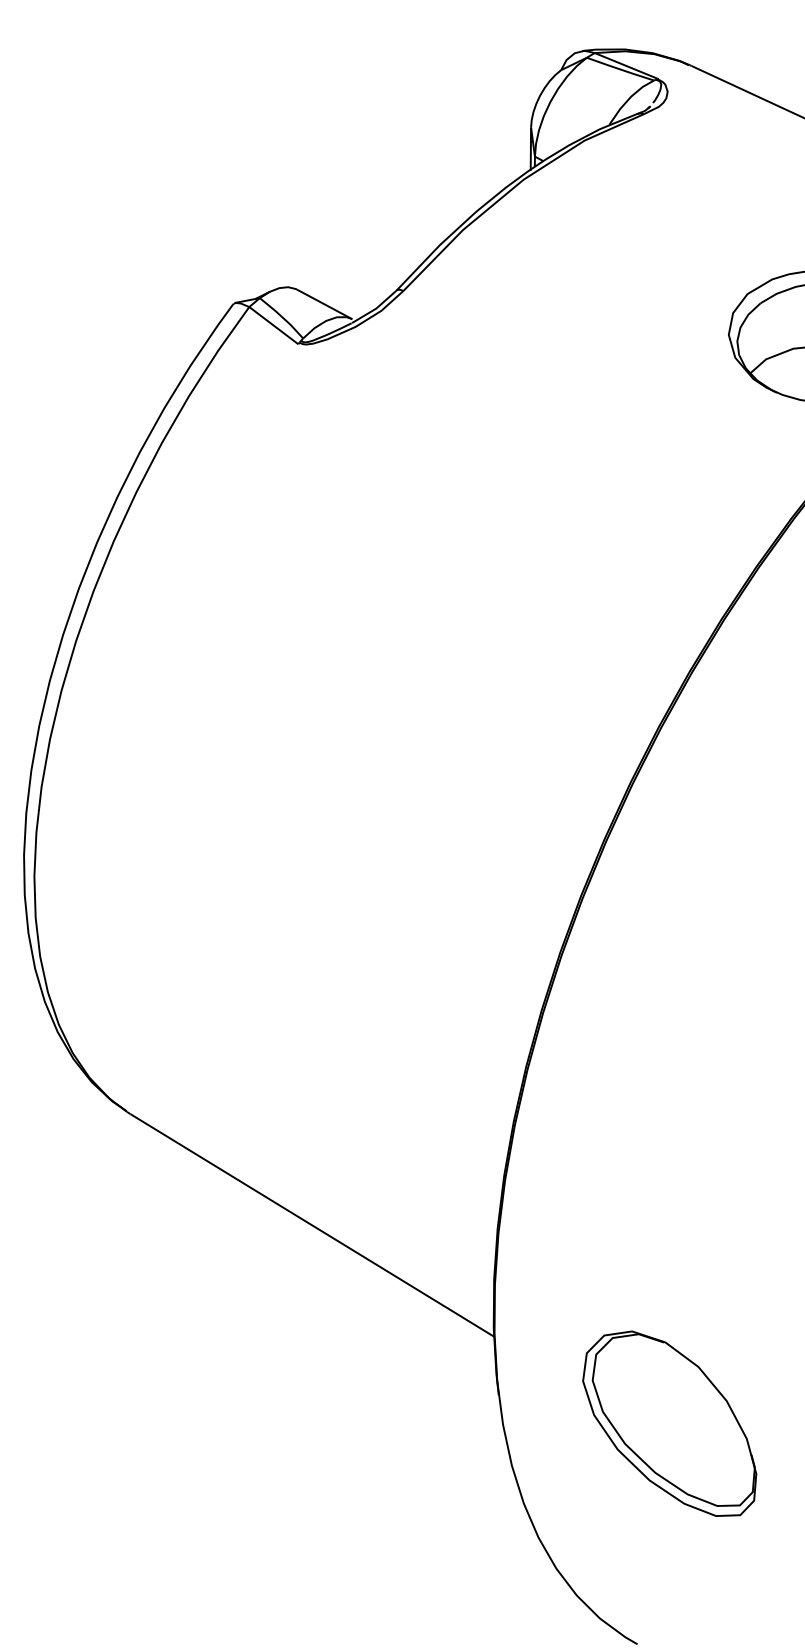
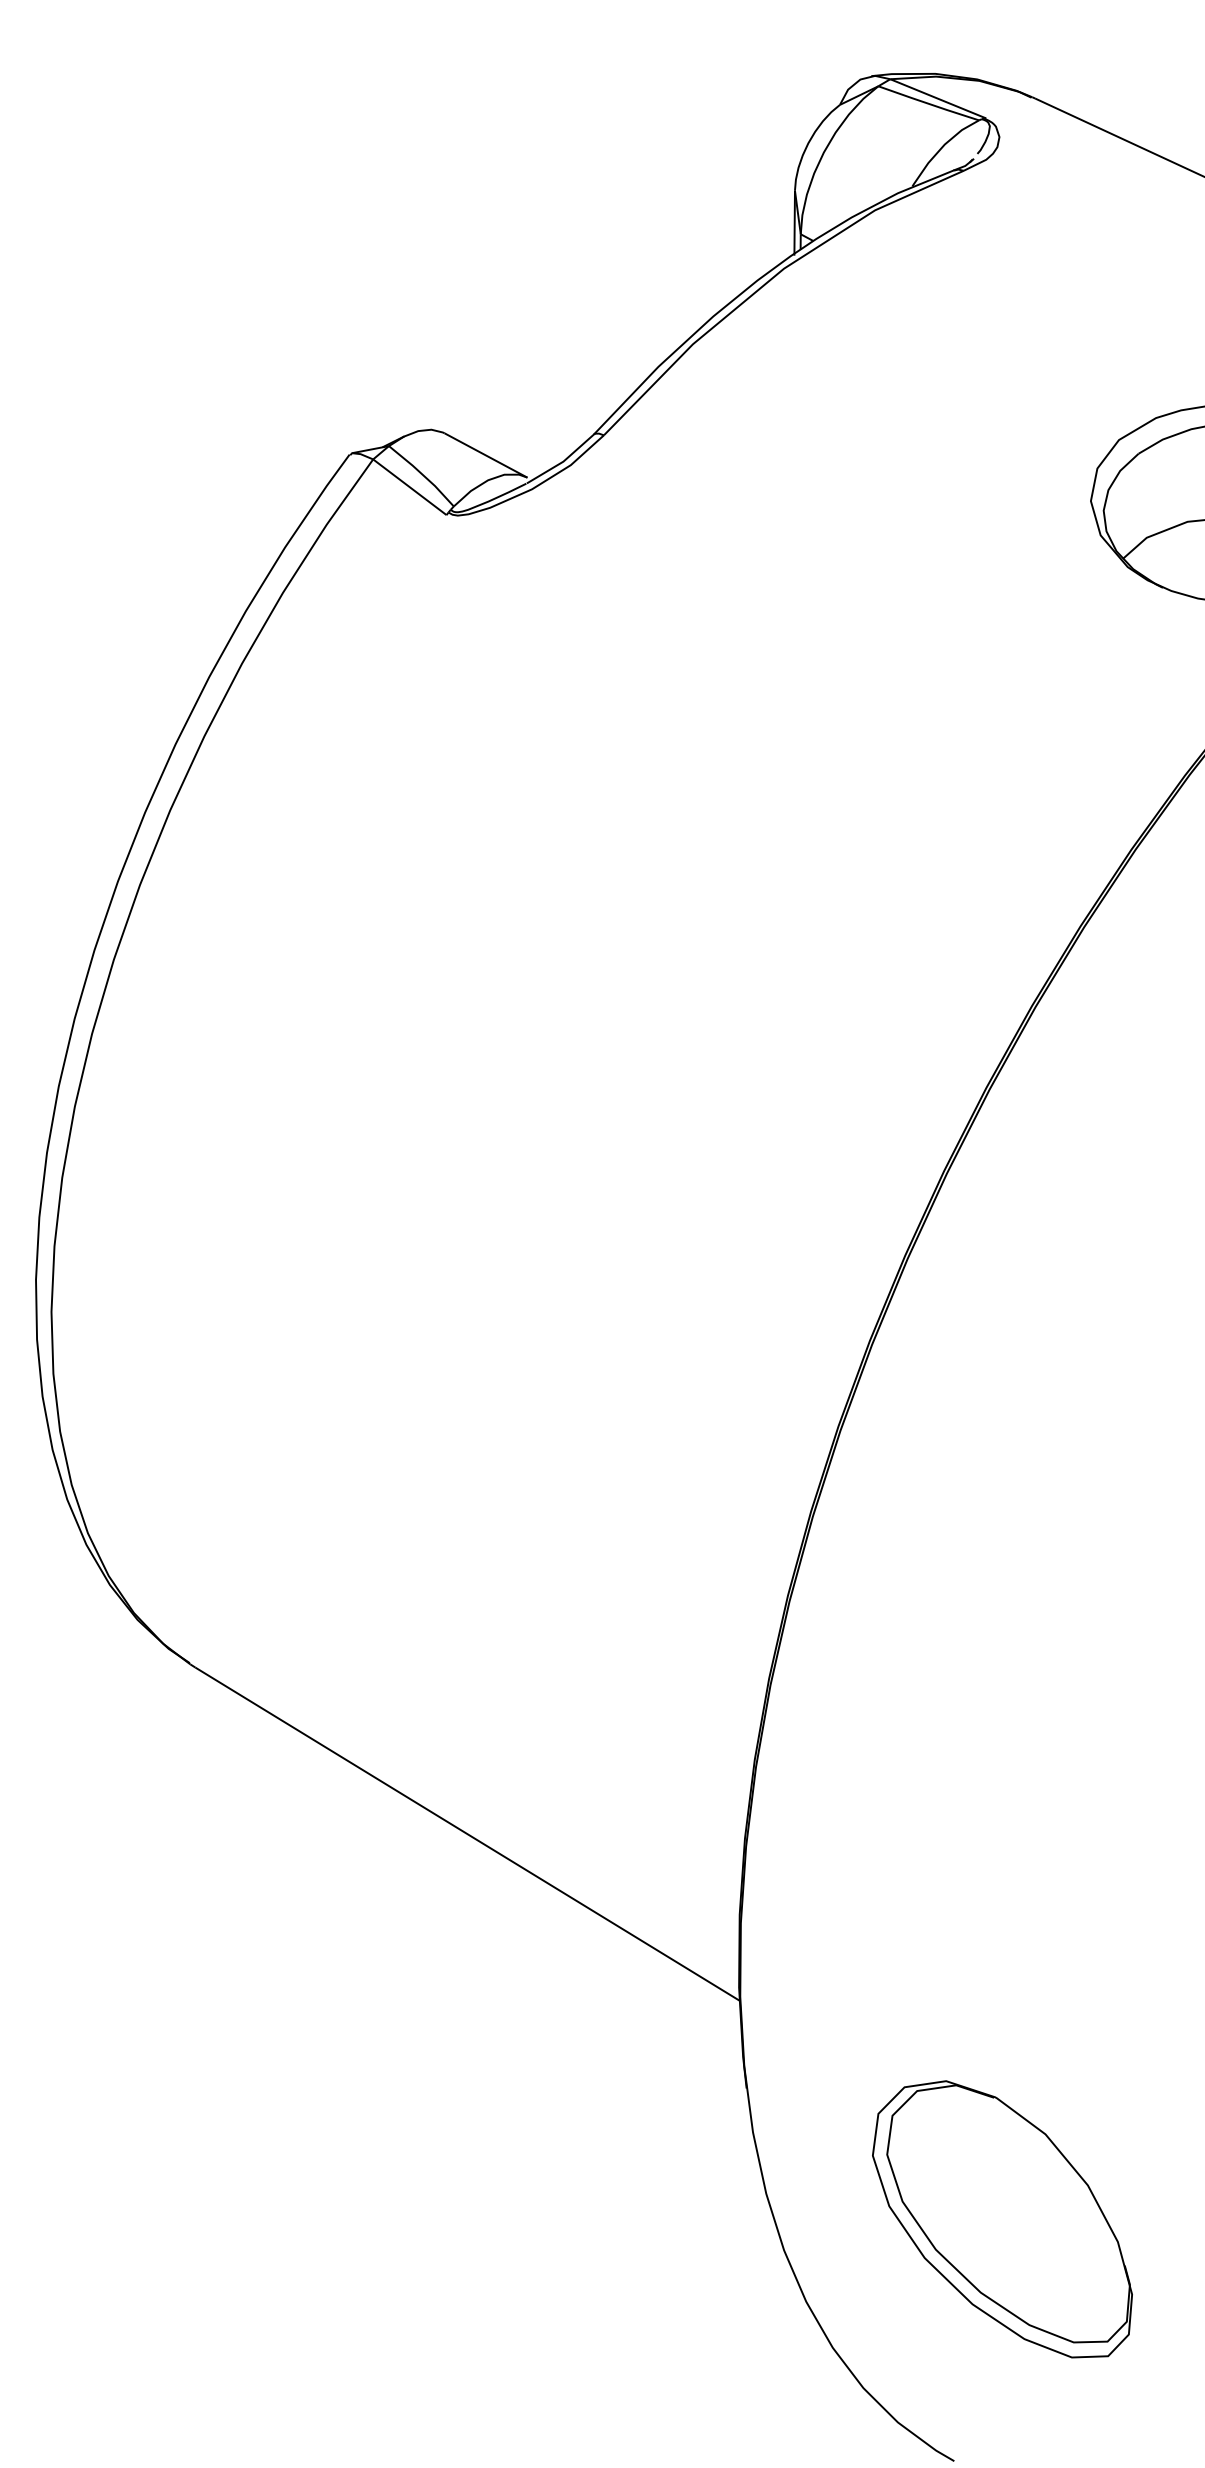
part: (669, 1423) -> (1002, 2218), moved

